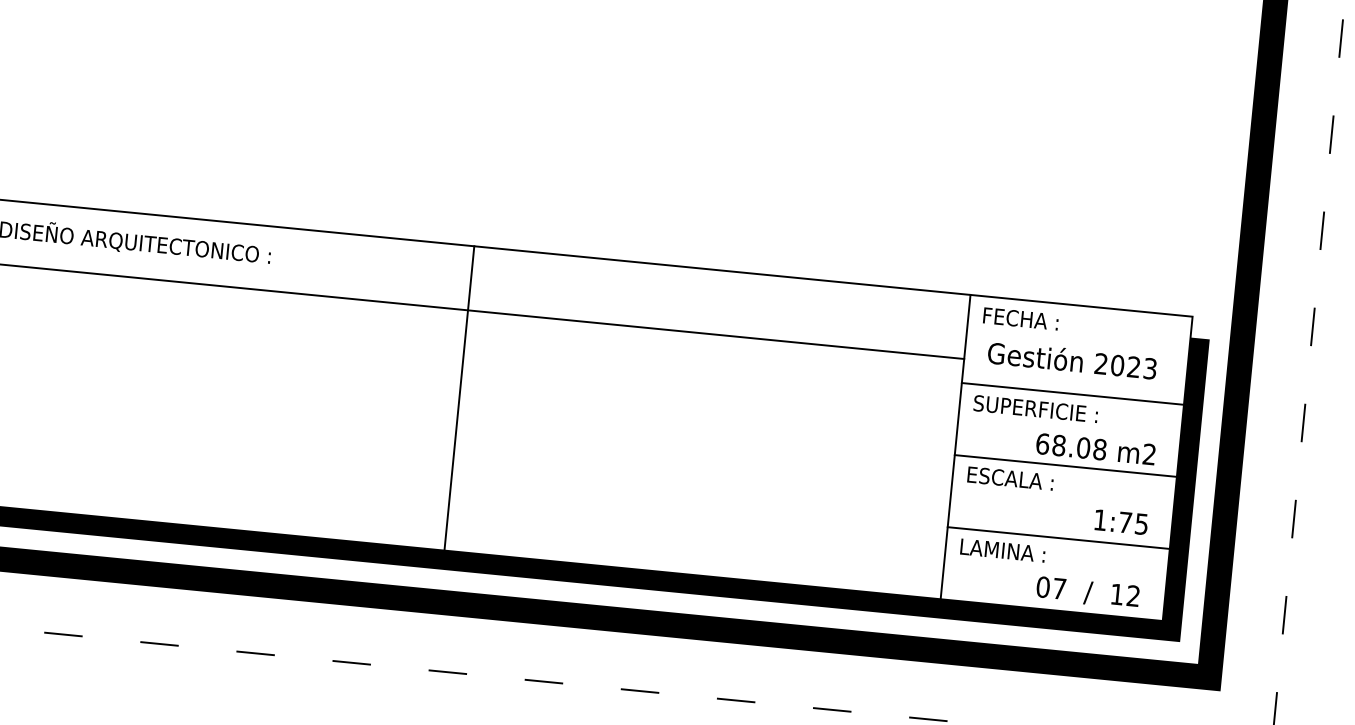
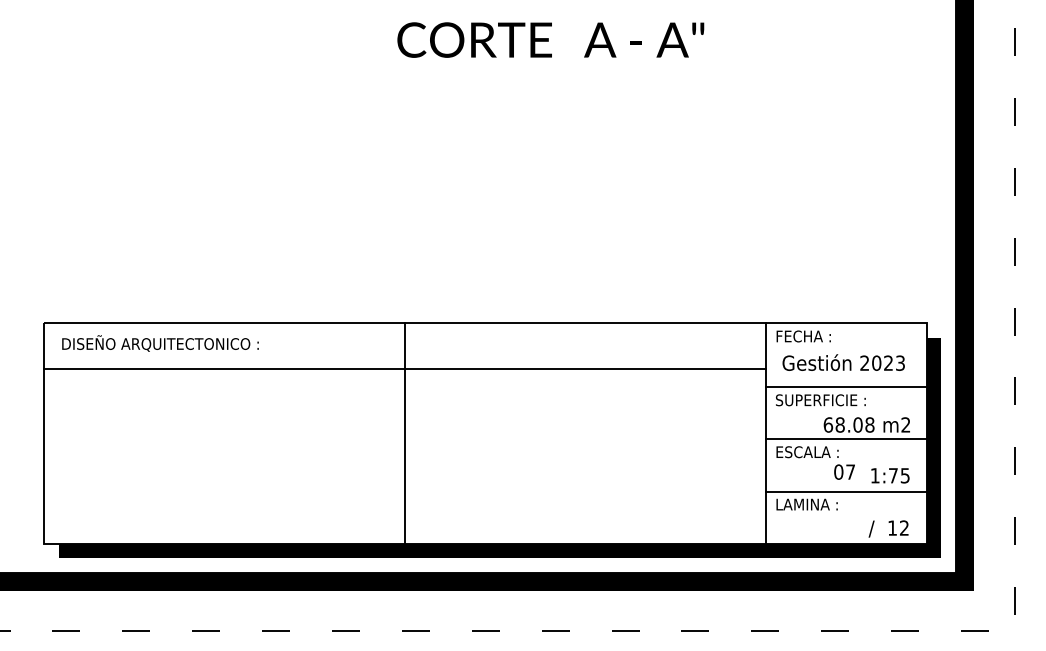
text: (1051, 587) -> (844, 471), moved

